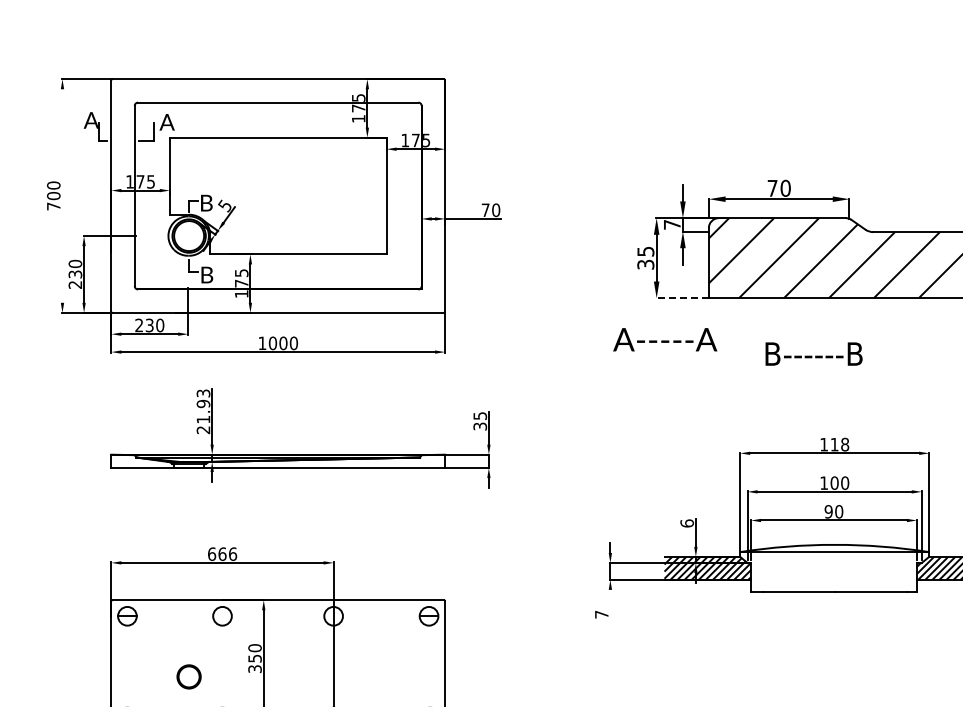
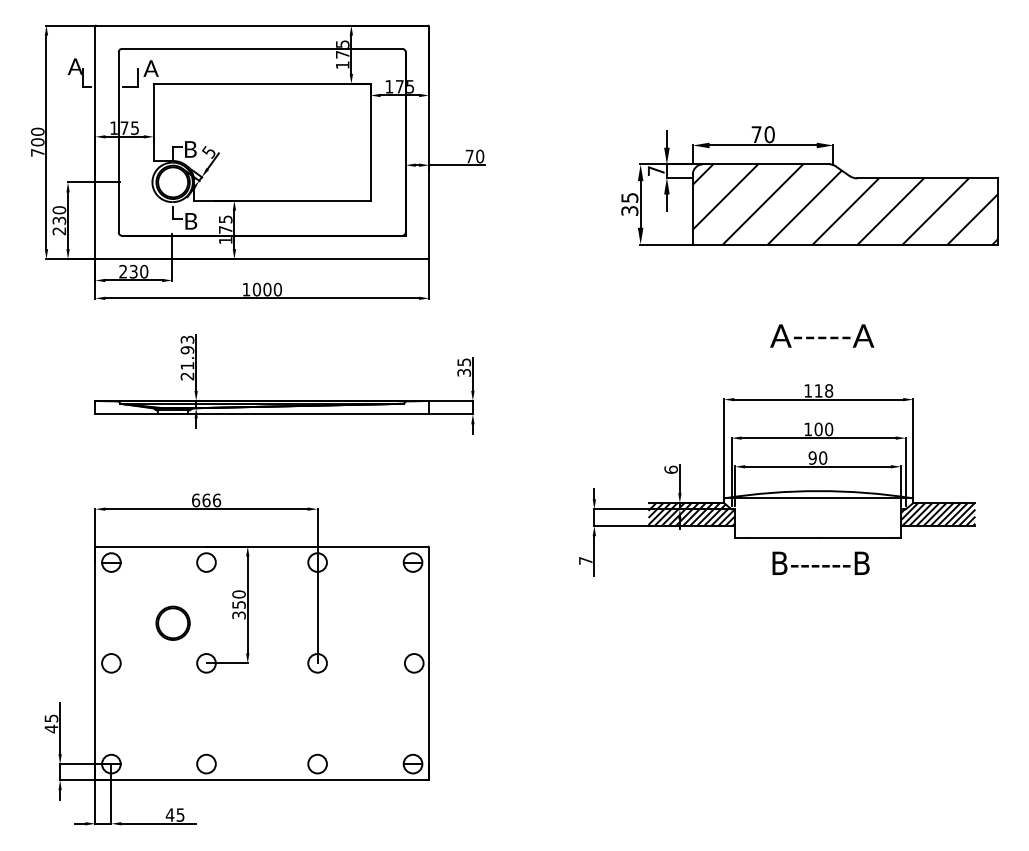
line: (62, 196) -> (46, 142), added
line: (681, 298) -> (665, 244), dashed -> solid
text: (665, 339) -> (822, 335), moved
text: (813, 353) -> (820, 562), moved
line: (610, 609) -> (594, 555), added
part: (188, 676) -> (172, 622), size x1.43

